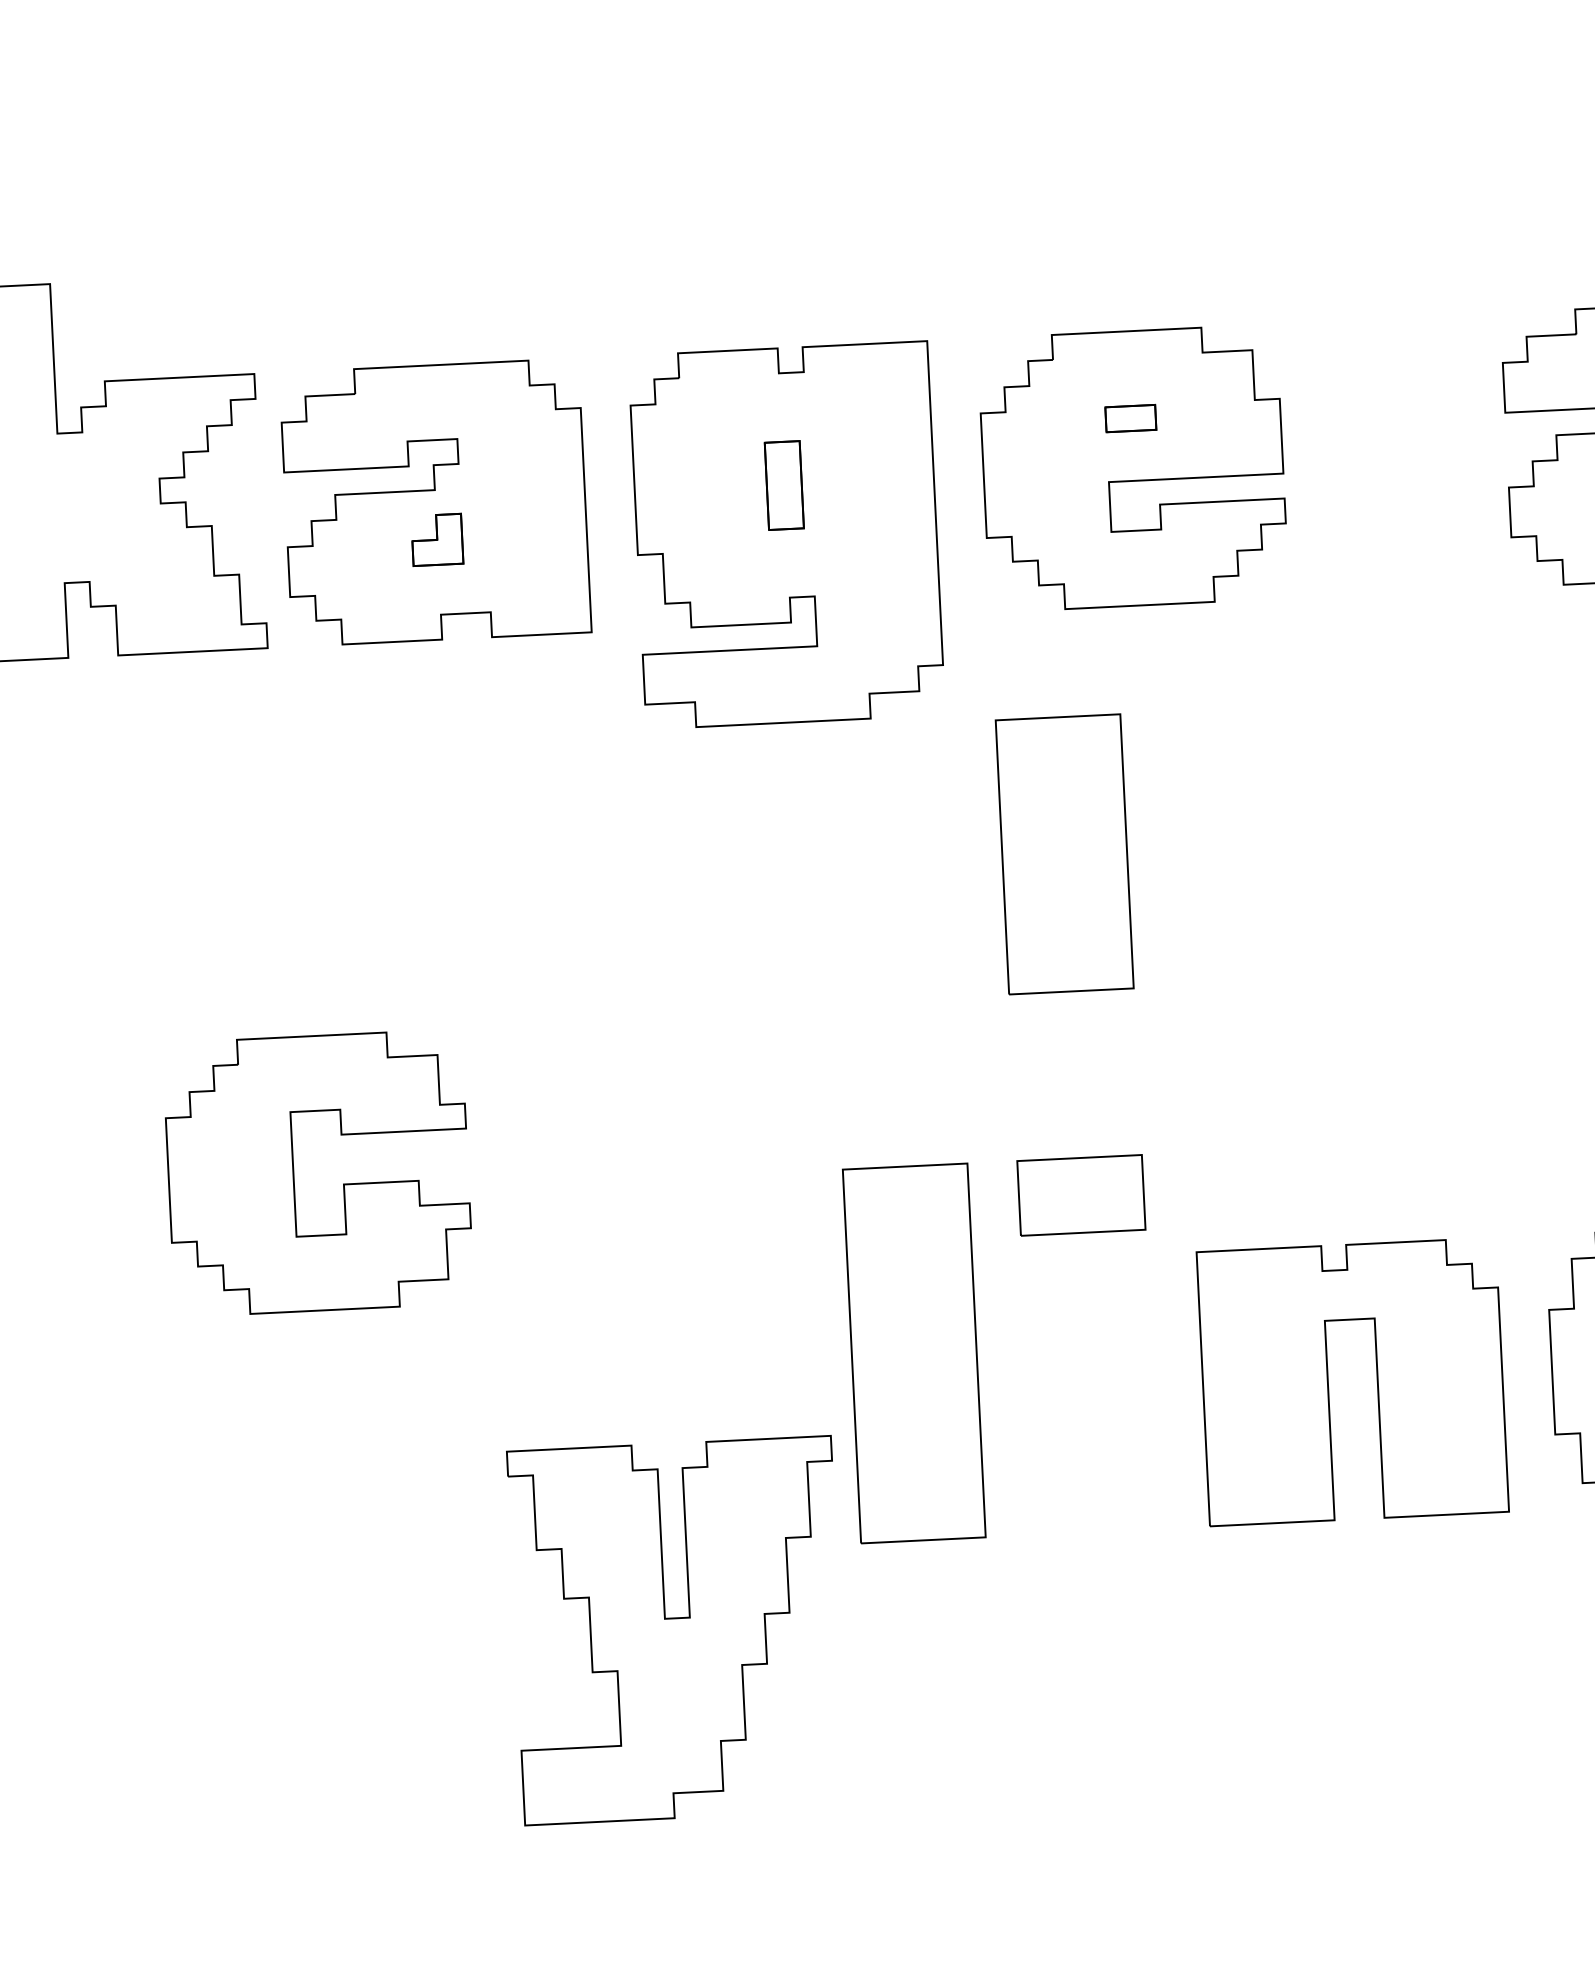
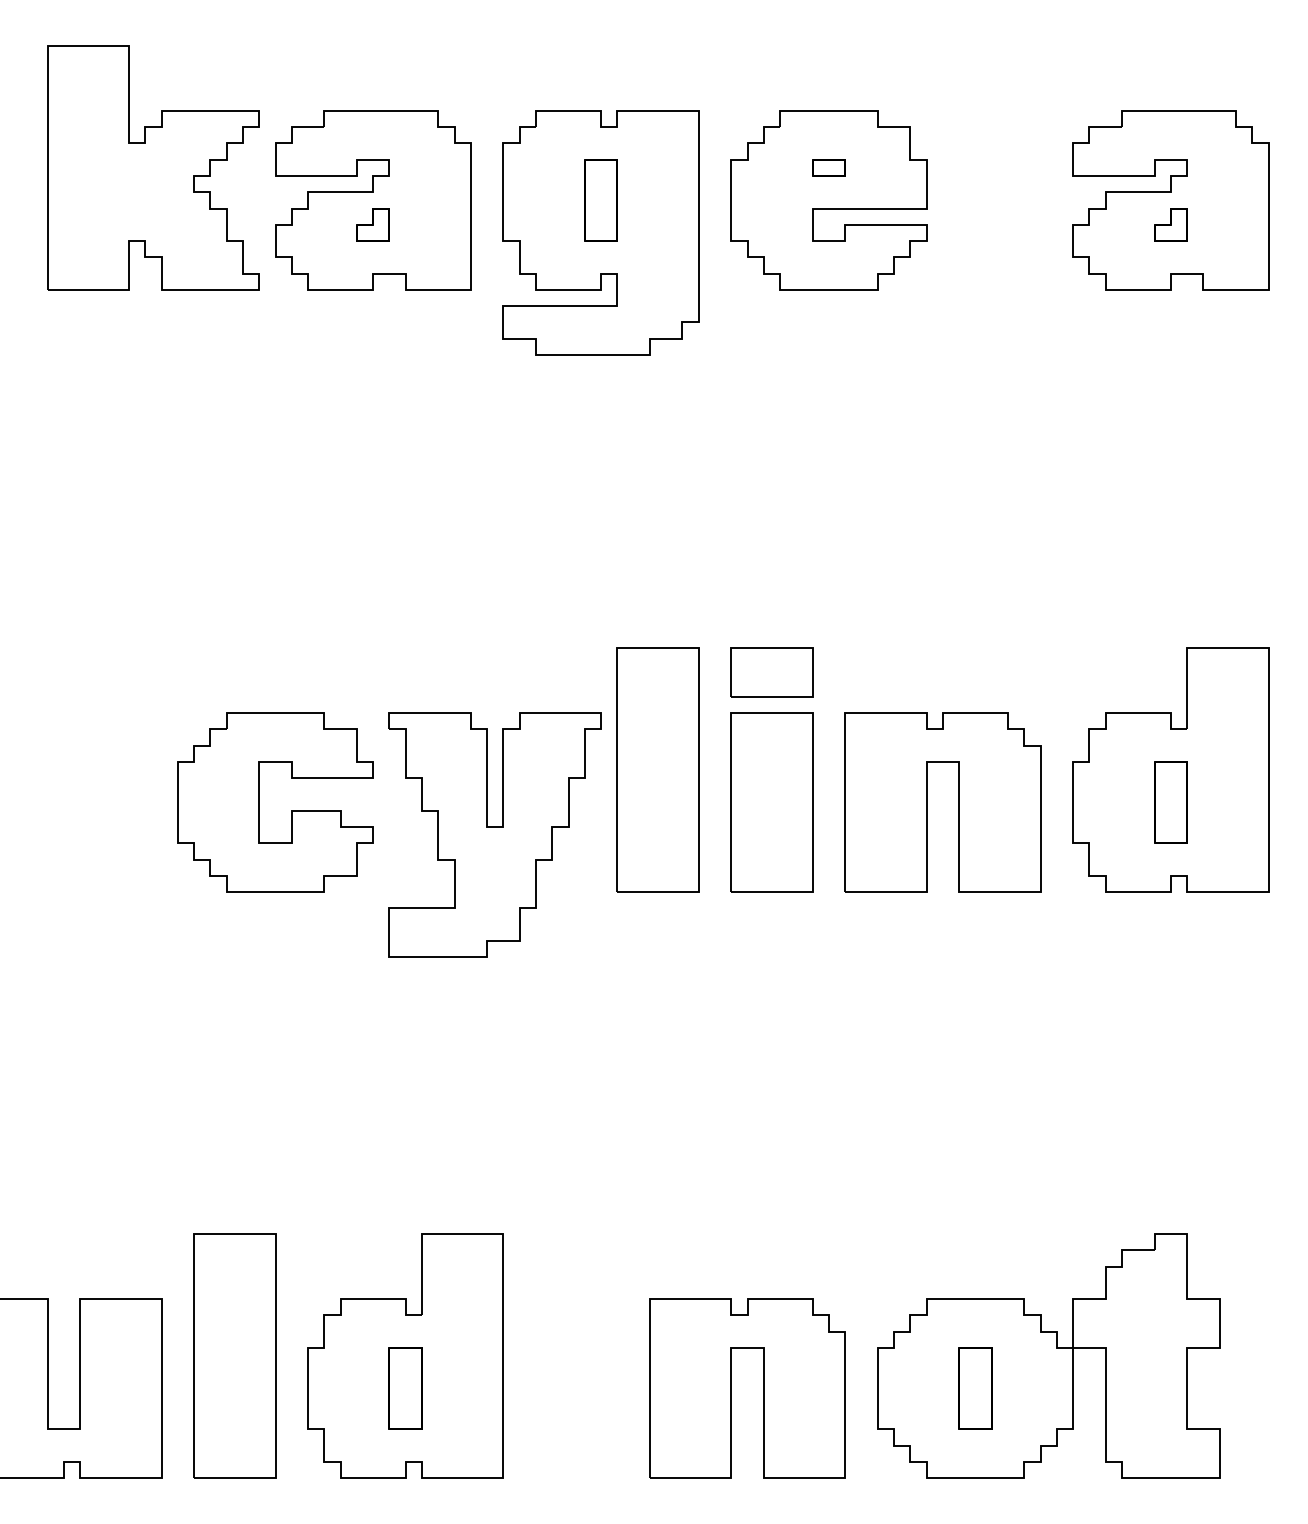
part: (783, 485) -> (600, 200), size x1.43
part: (1063, 854) -> (771, 802), moved
part: (293, 1174) -> (259, 802), moved
part: (676, 1629) -> (494, 834), moved

